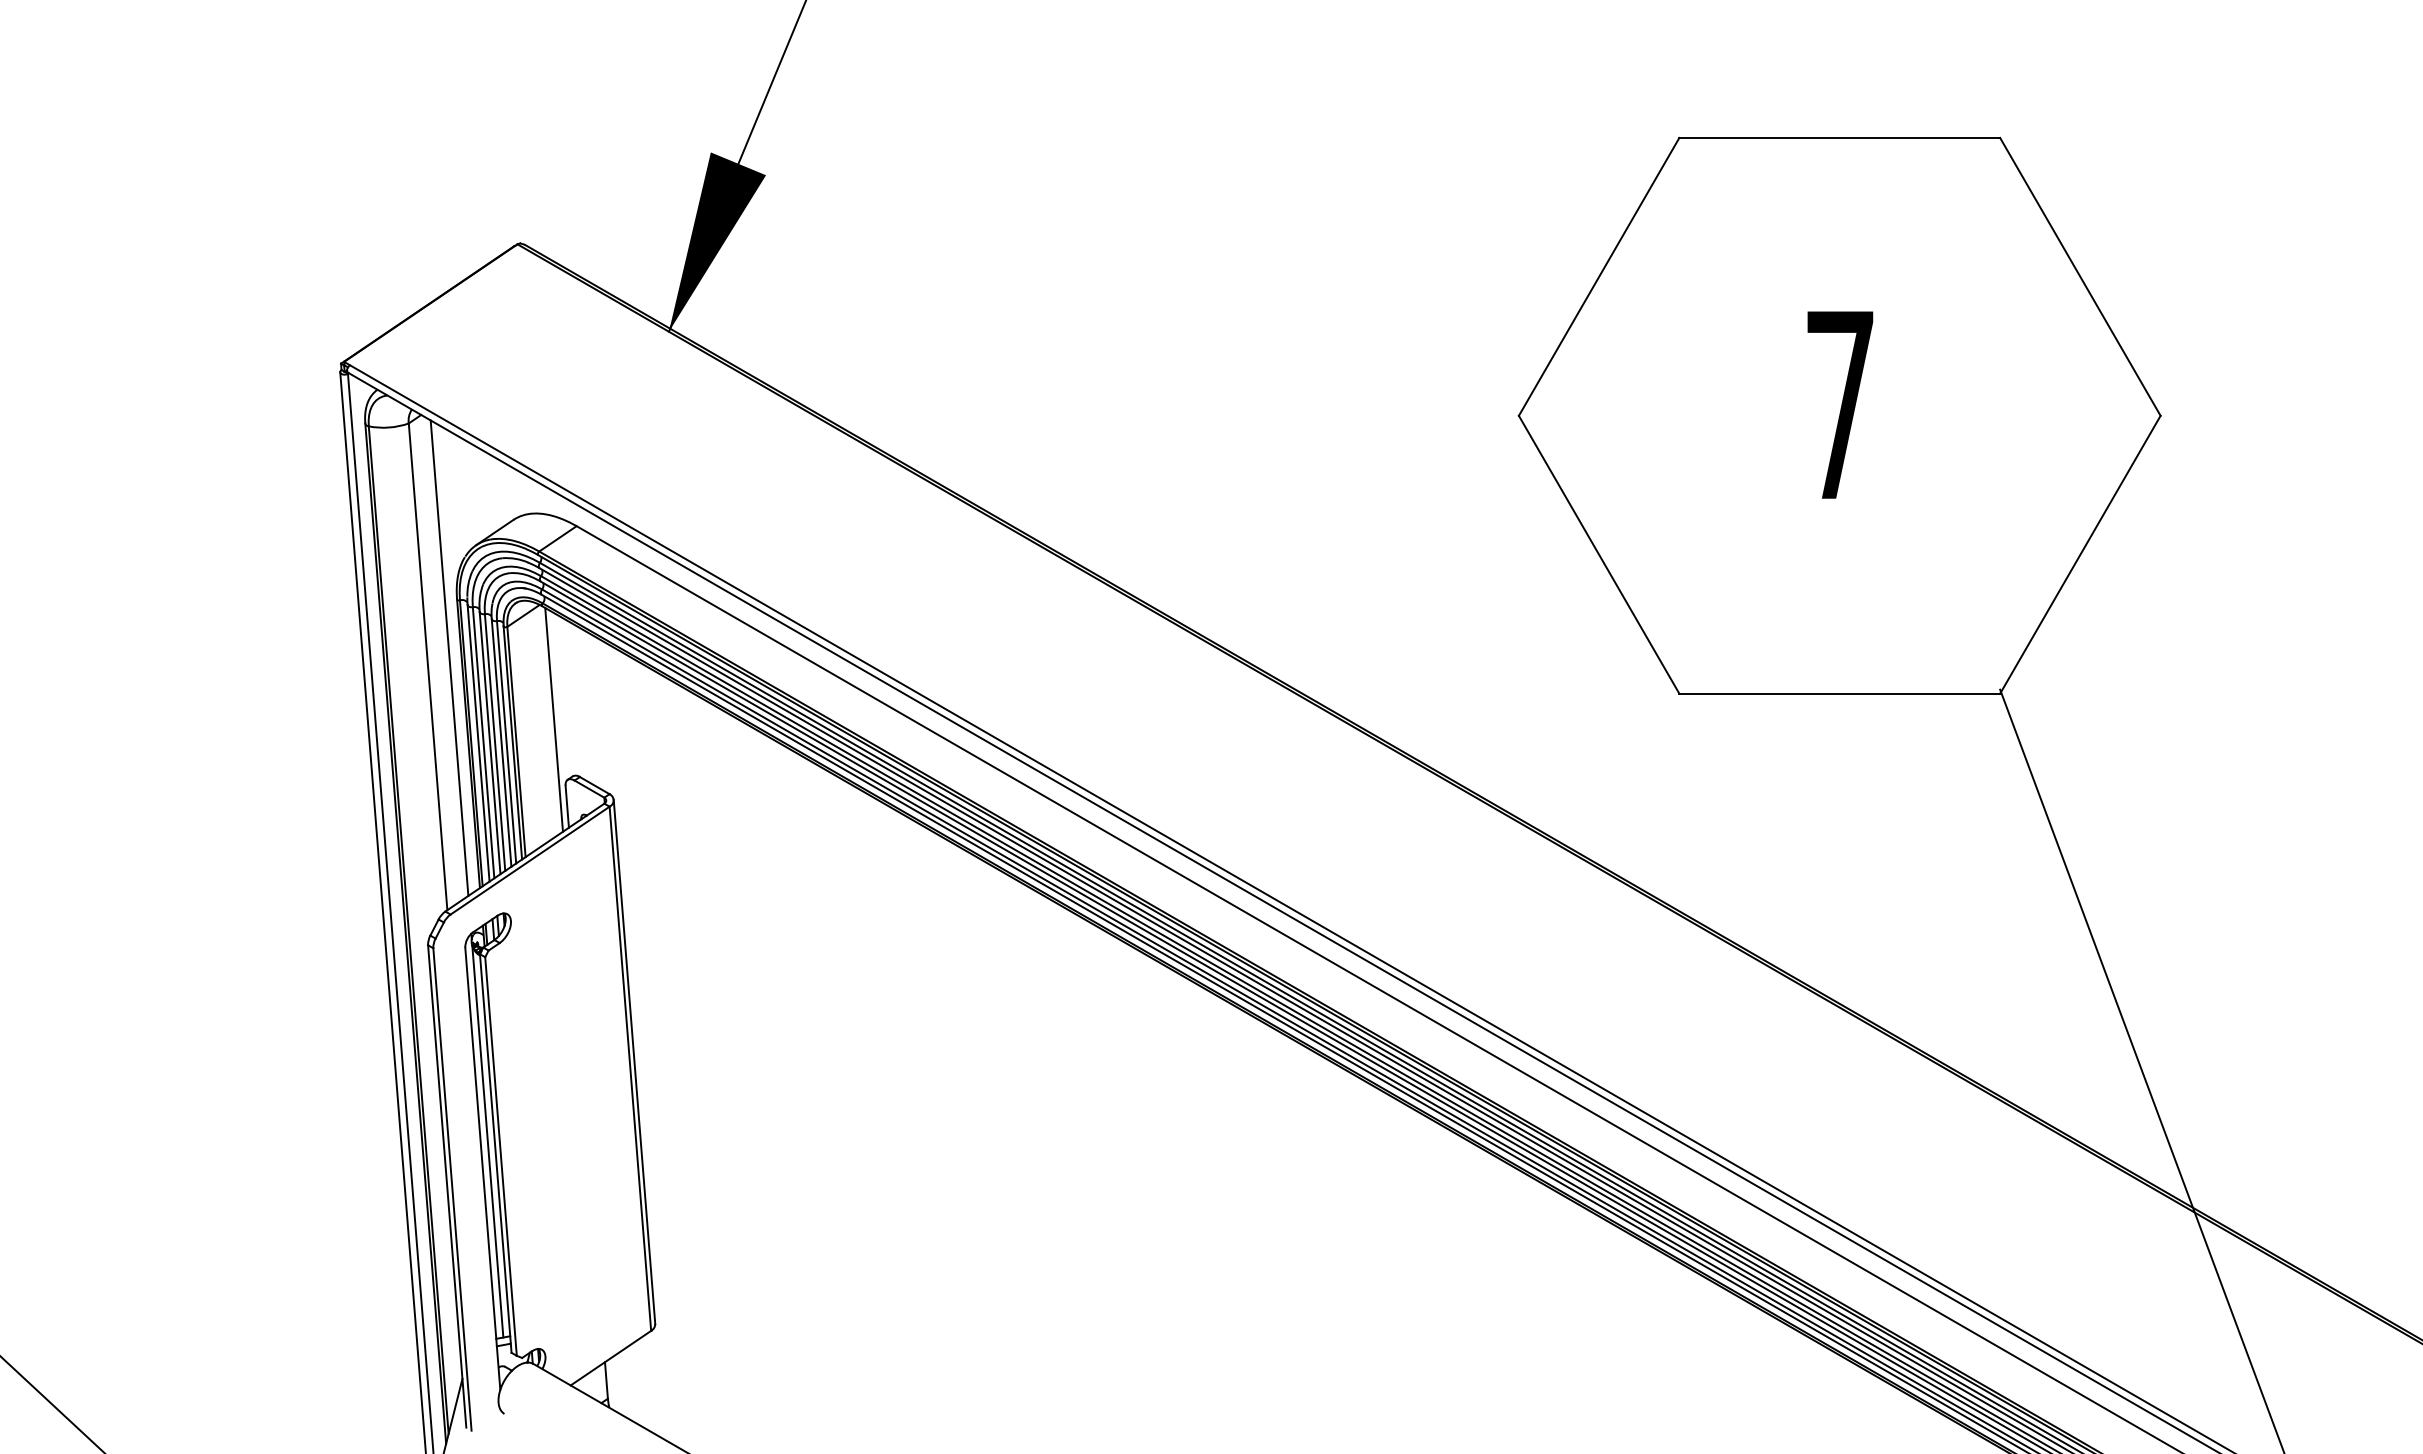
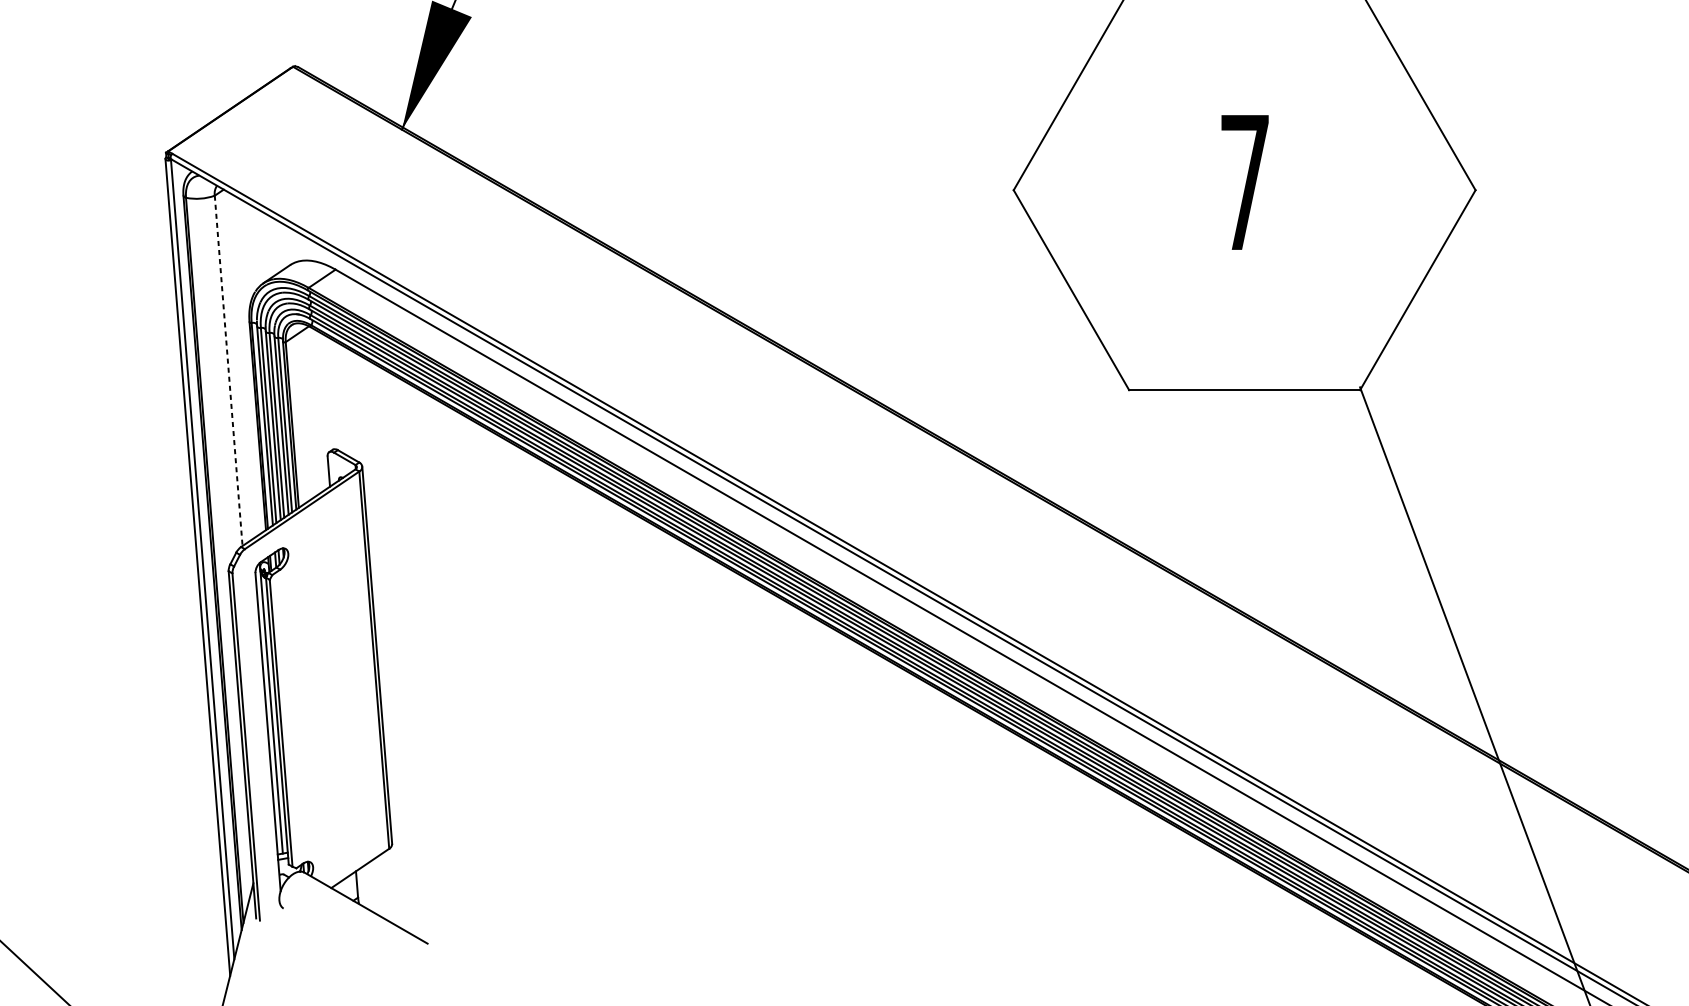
line: (449, 657) -> (244, 364), removed
line: (428, 667) -> (228, 371), solid -> dashed
line: (553, 719) -> (318, 408), removed

